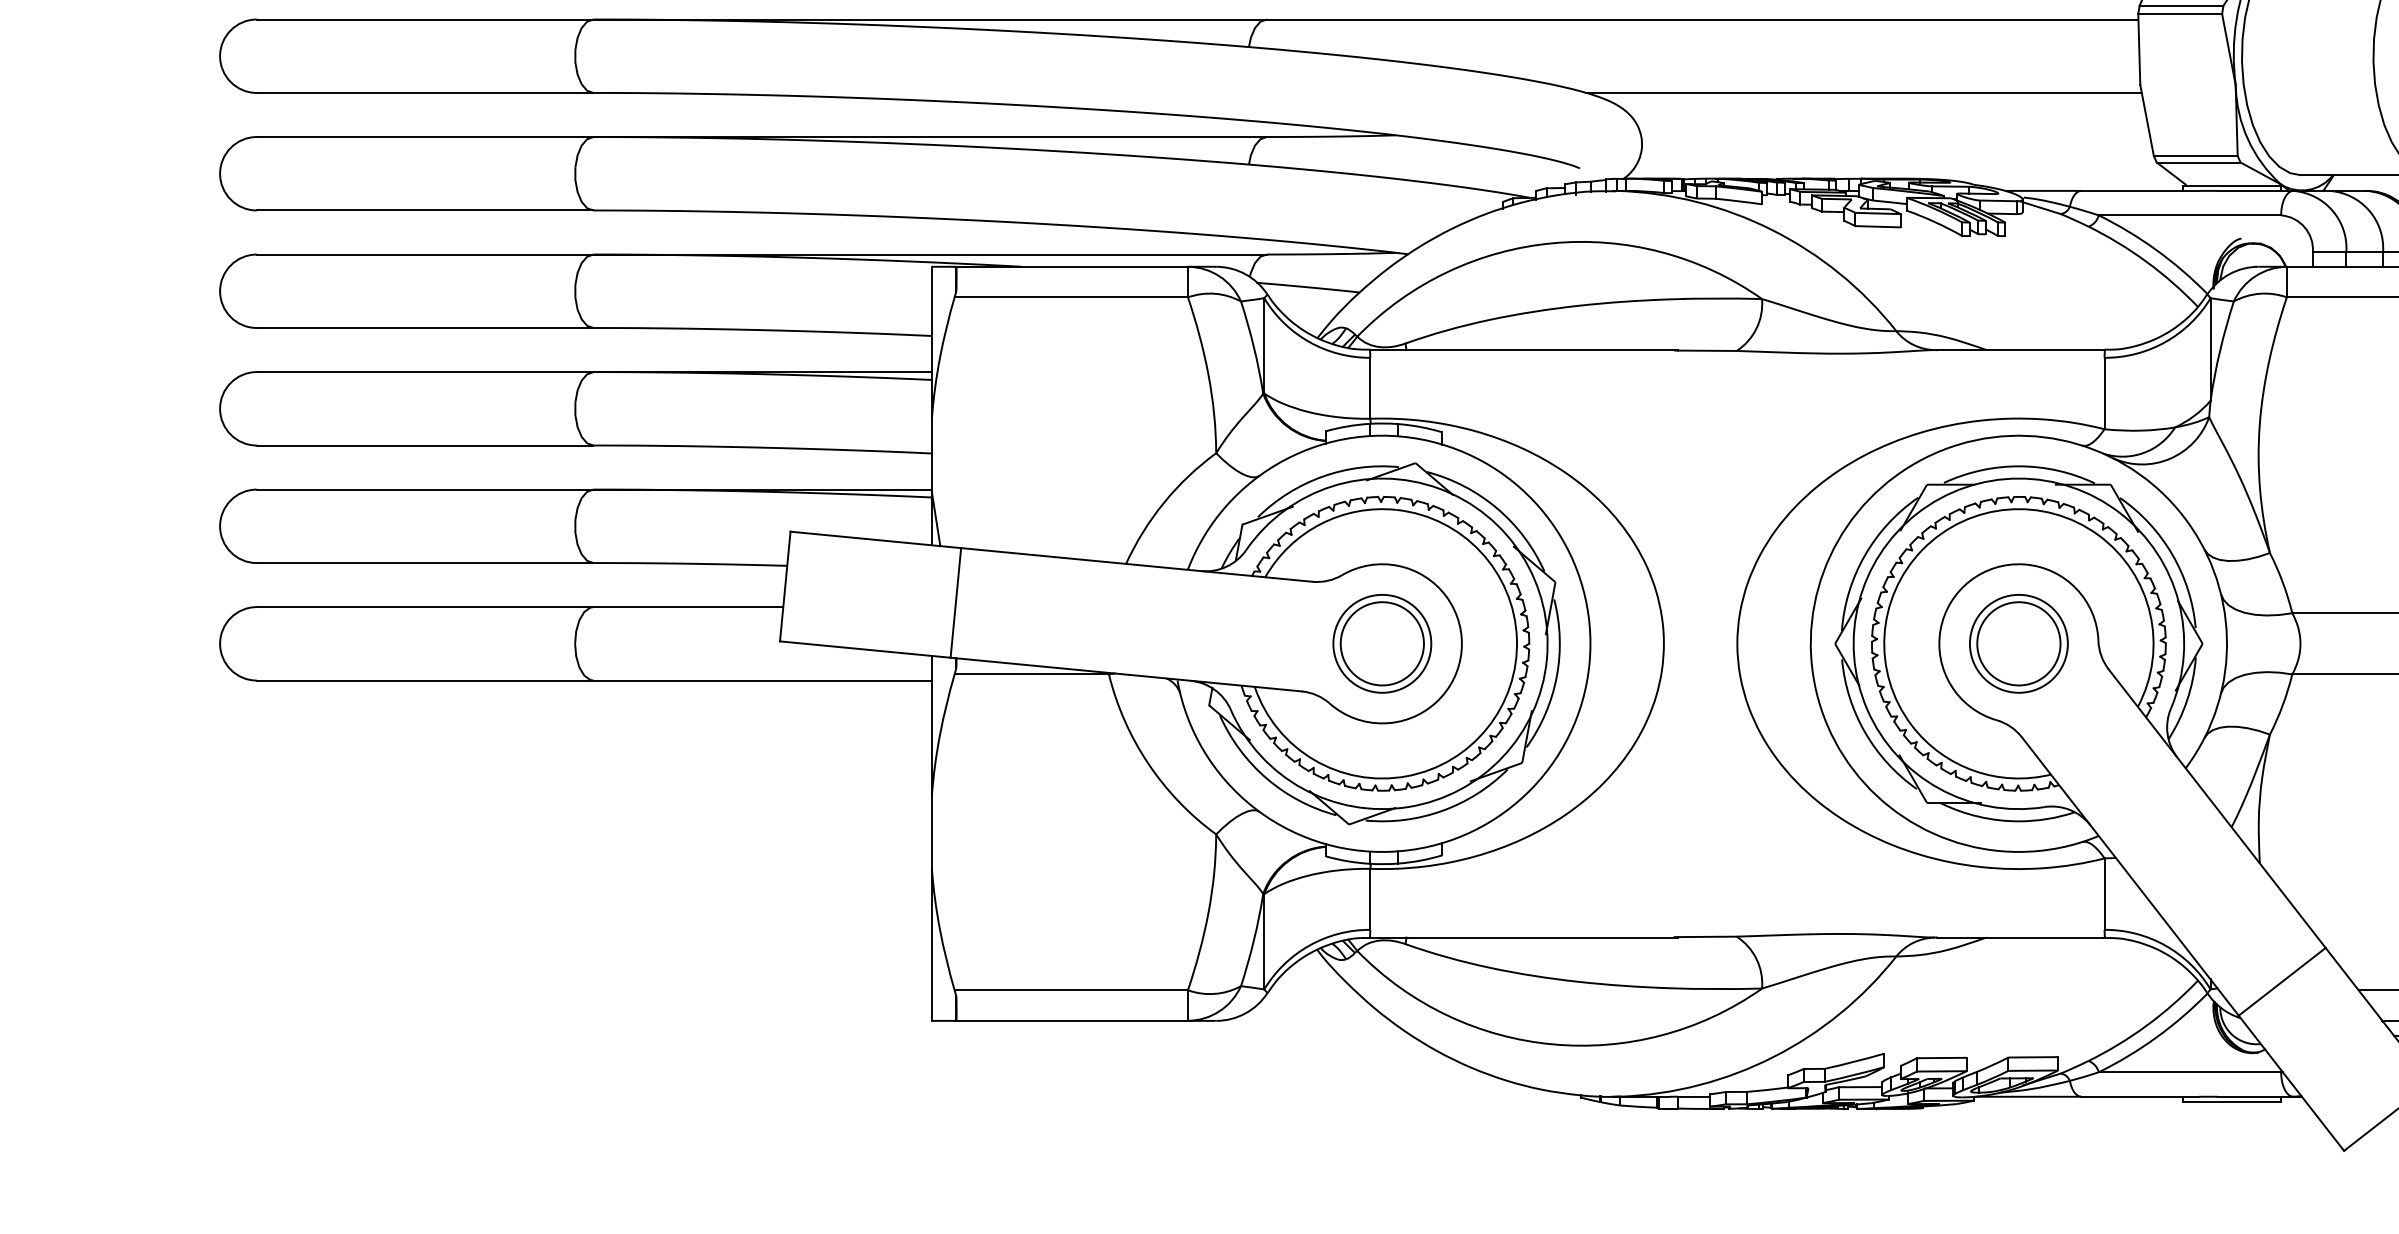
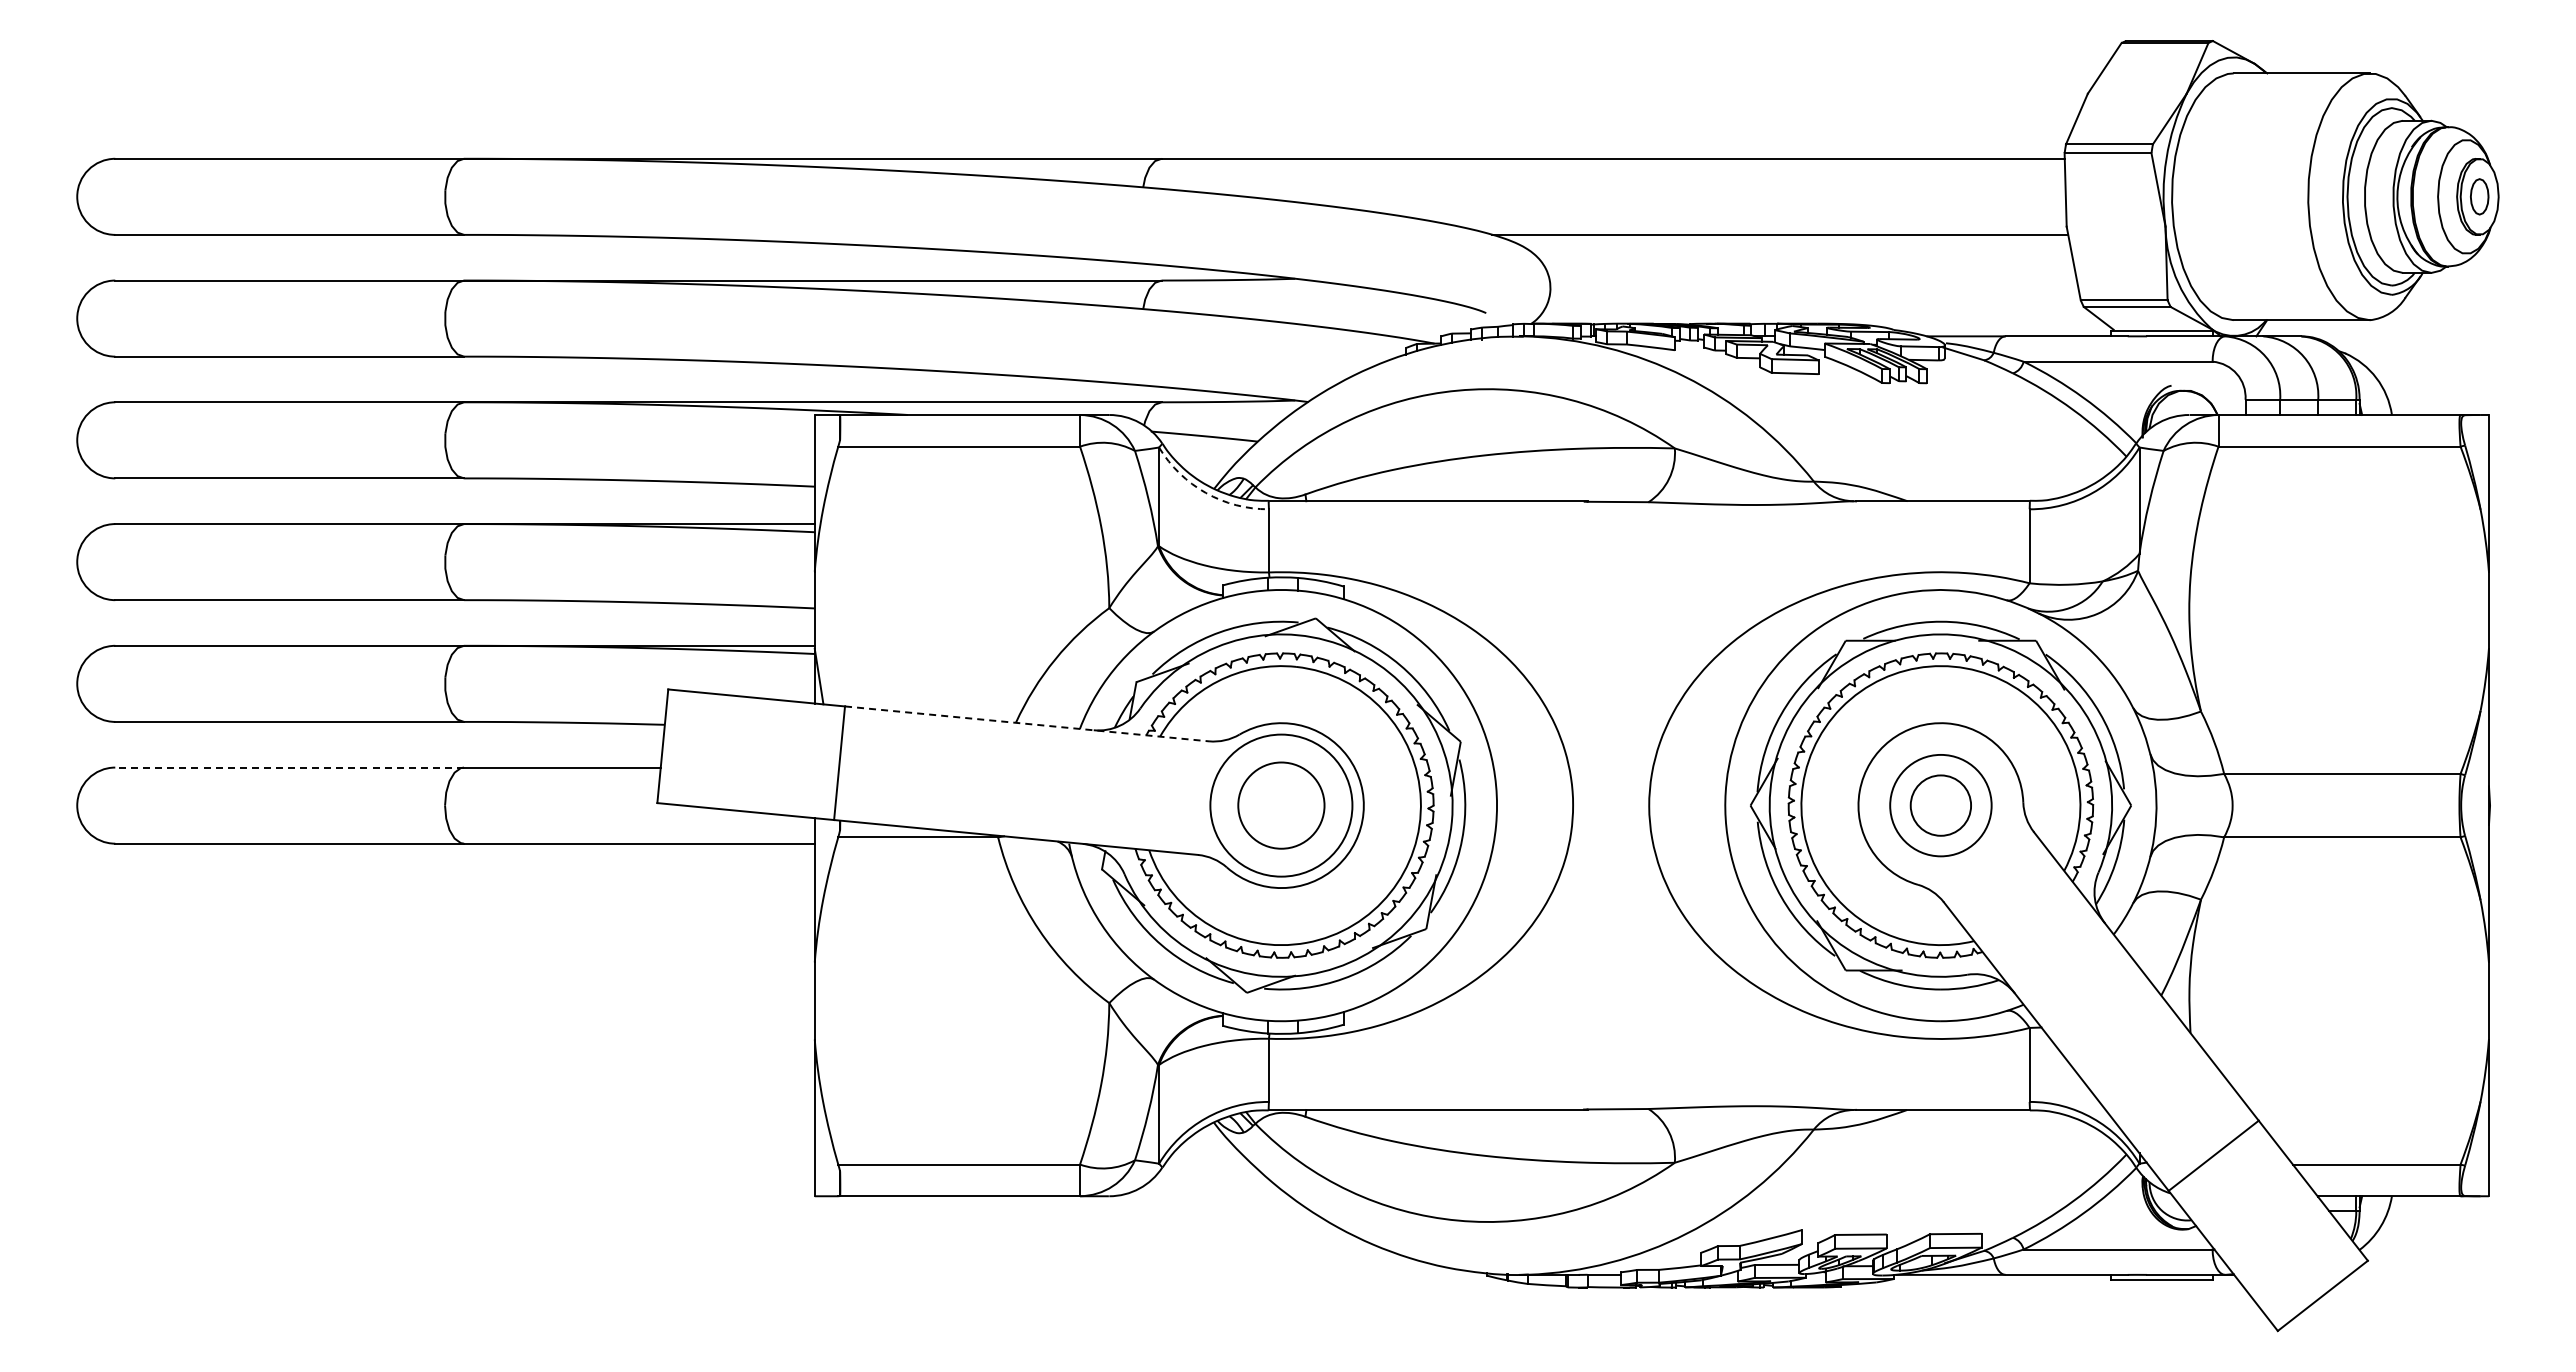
arc: (1309, 341) -> (1205, 492), solid -> dashed
line: (1137, 564) -> (1027, 723), solid -> dashed
line: (424, 607) -> (289, 767), solid -> dashed
circle: (1382, 643) -> (1281, 805), size x1.4
circle: (2018, 643) -> (1940, 805), size x0.7

